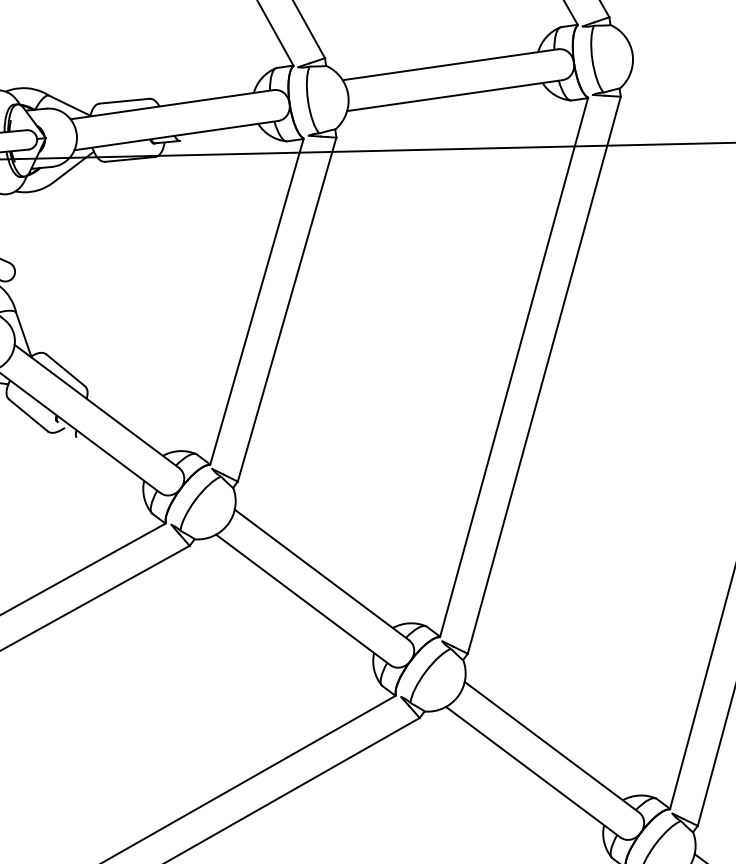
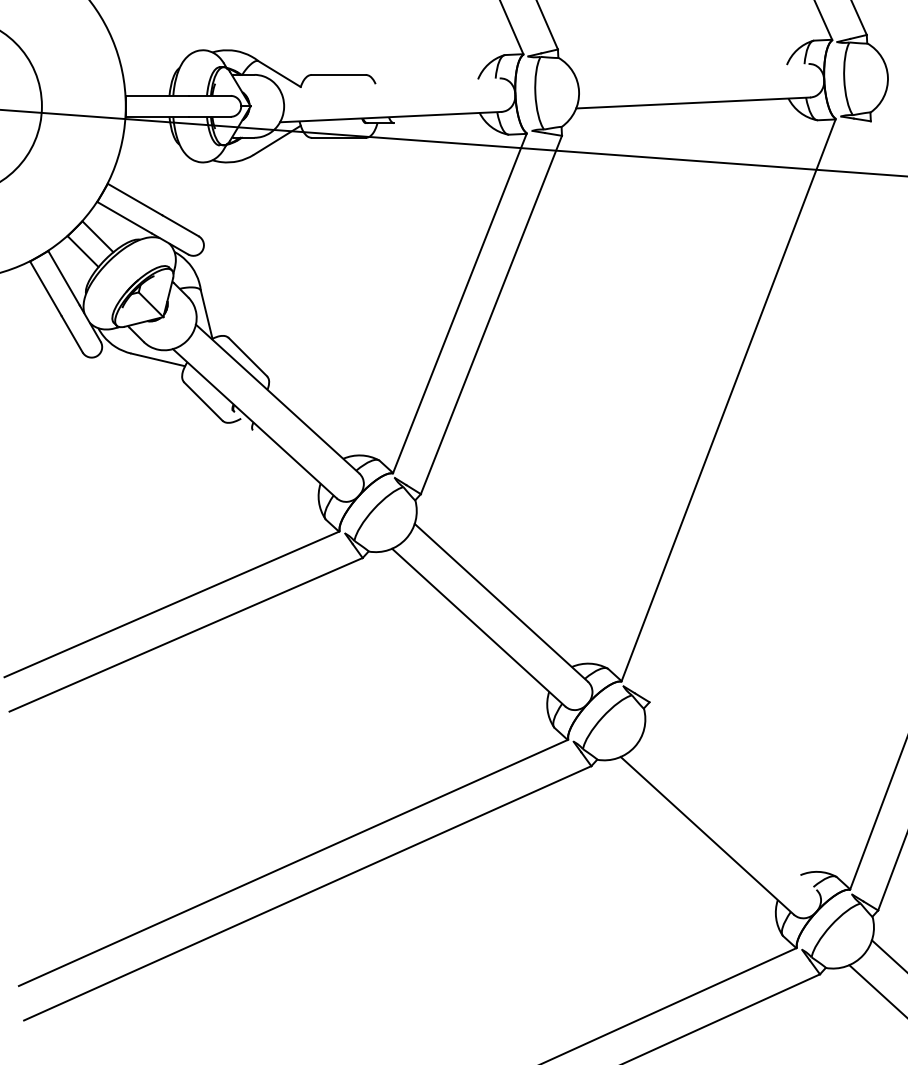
line: (450, 64) -> (691, 69), removed
line: (172, 104) -> (389, 83), removed
line: (543, 375) -> (759, 411), removed
line: (551, 746) -> (729, 810), removed

